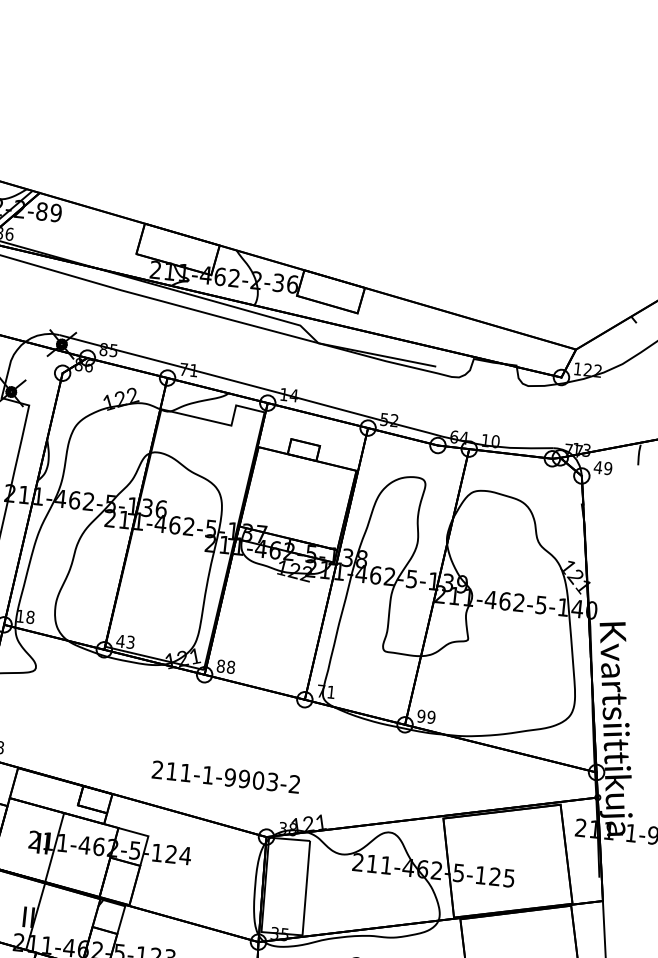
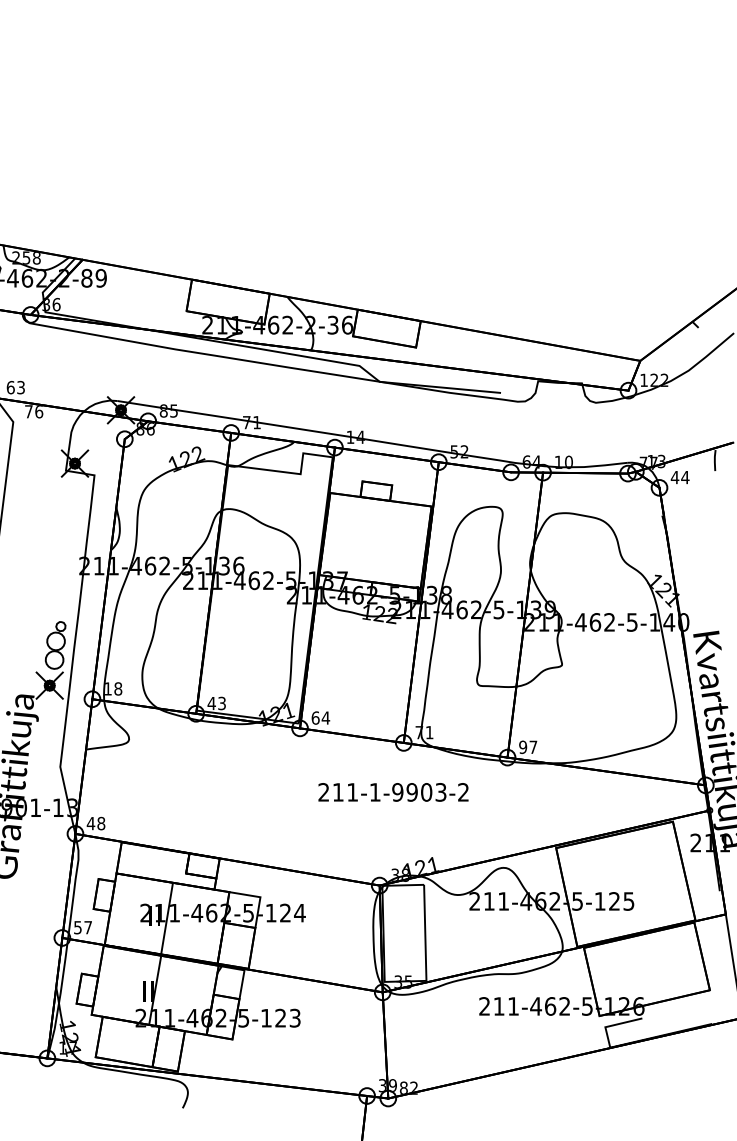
text: (608, 468) -> (685, 477), 49 -> 44
text: (225, 666) -> (320, 717), 88 -> 64
text: (431, 717) -> (533, 747), 99 -> 97
text: (226, 777) -> (393, 792), moved

